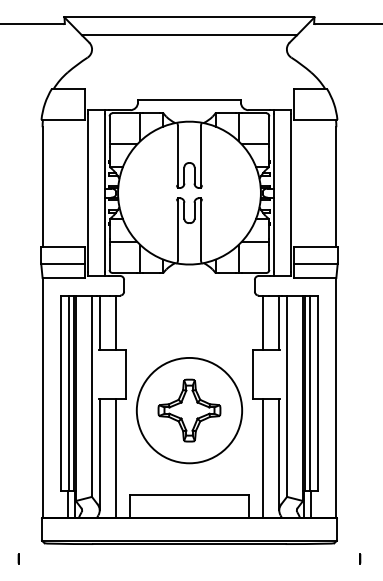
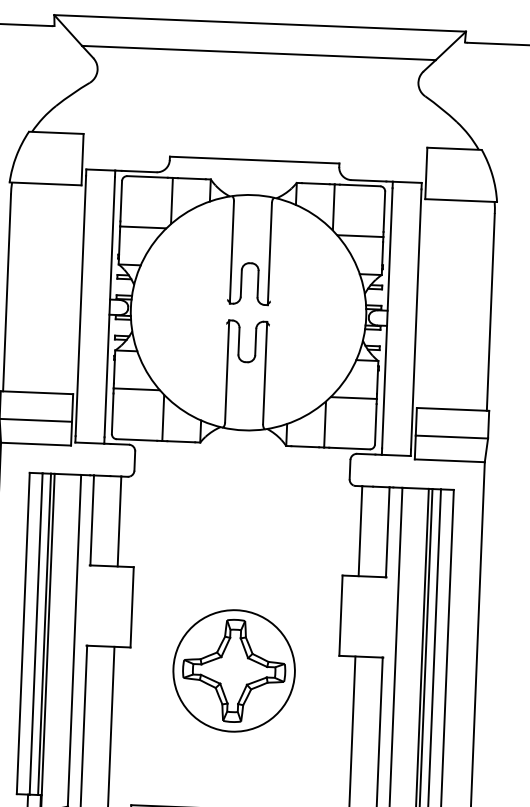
circle: (189, 410) -> (234, 670), size x0.7

